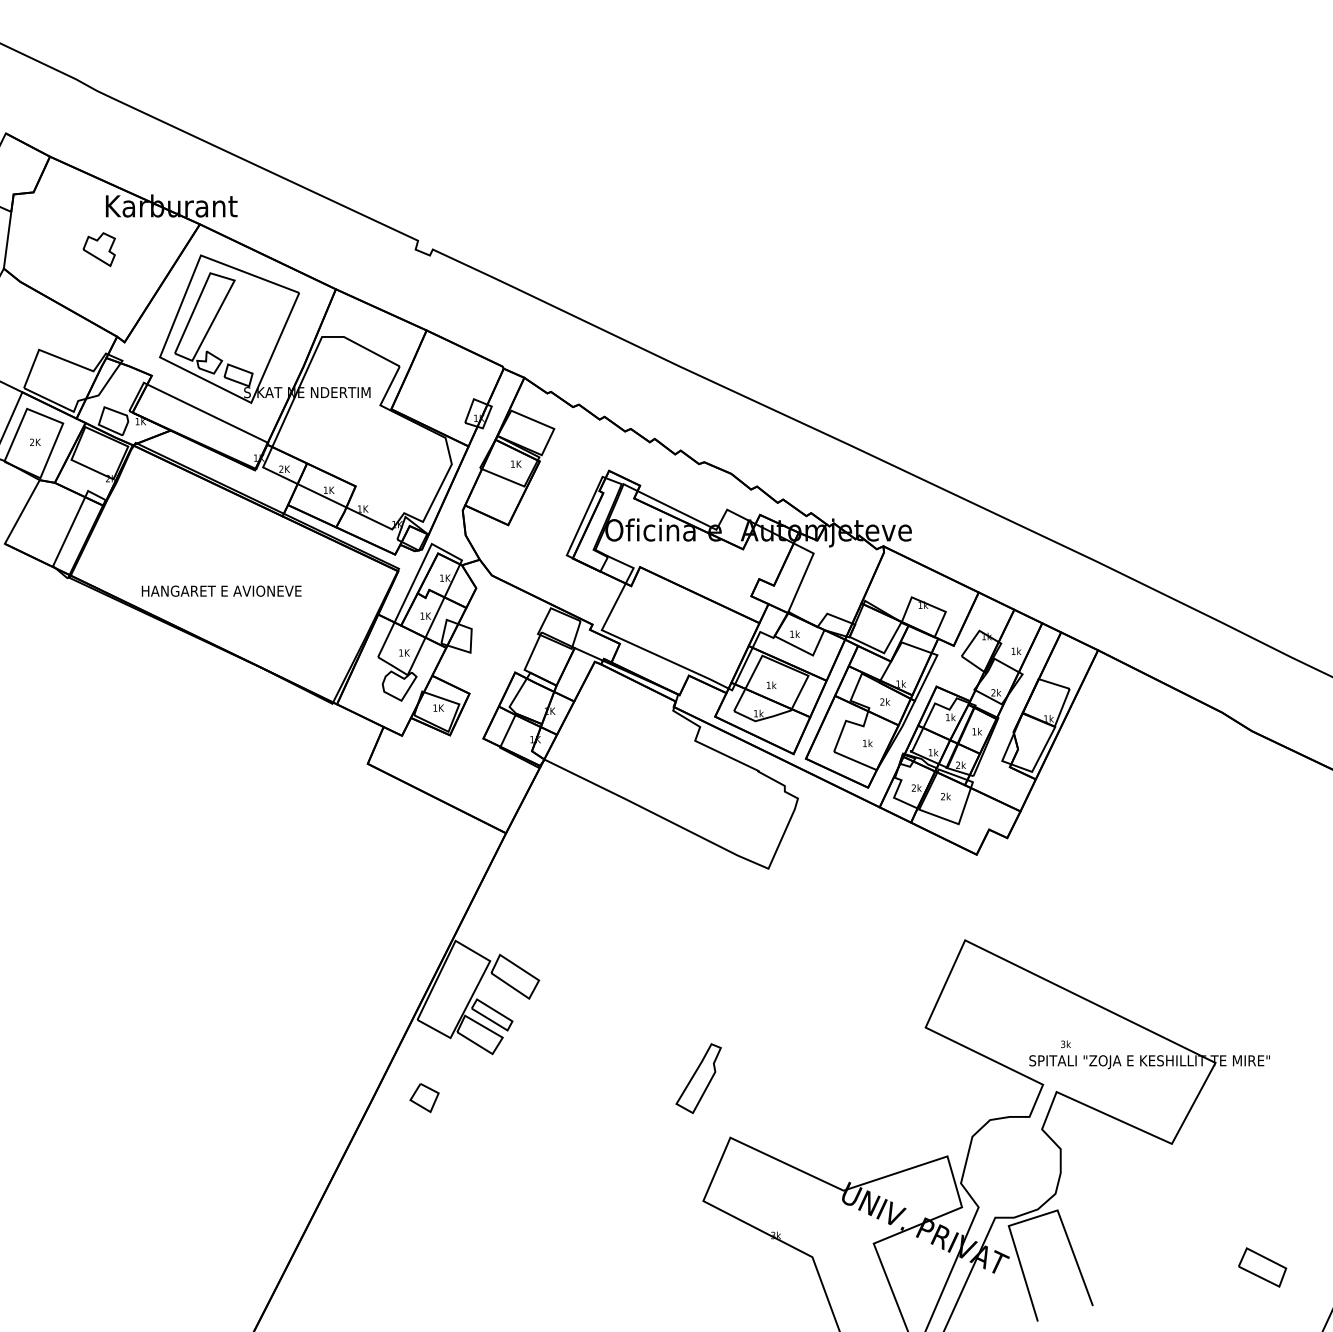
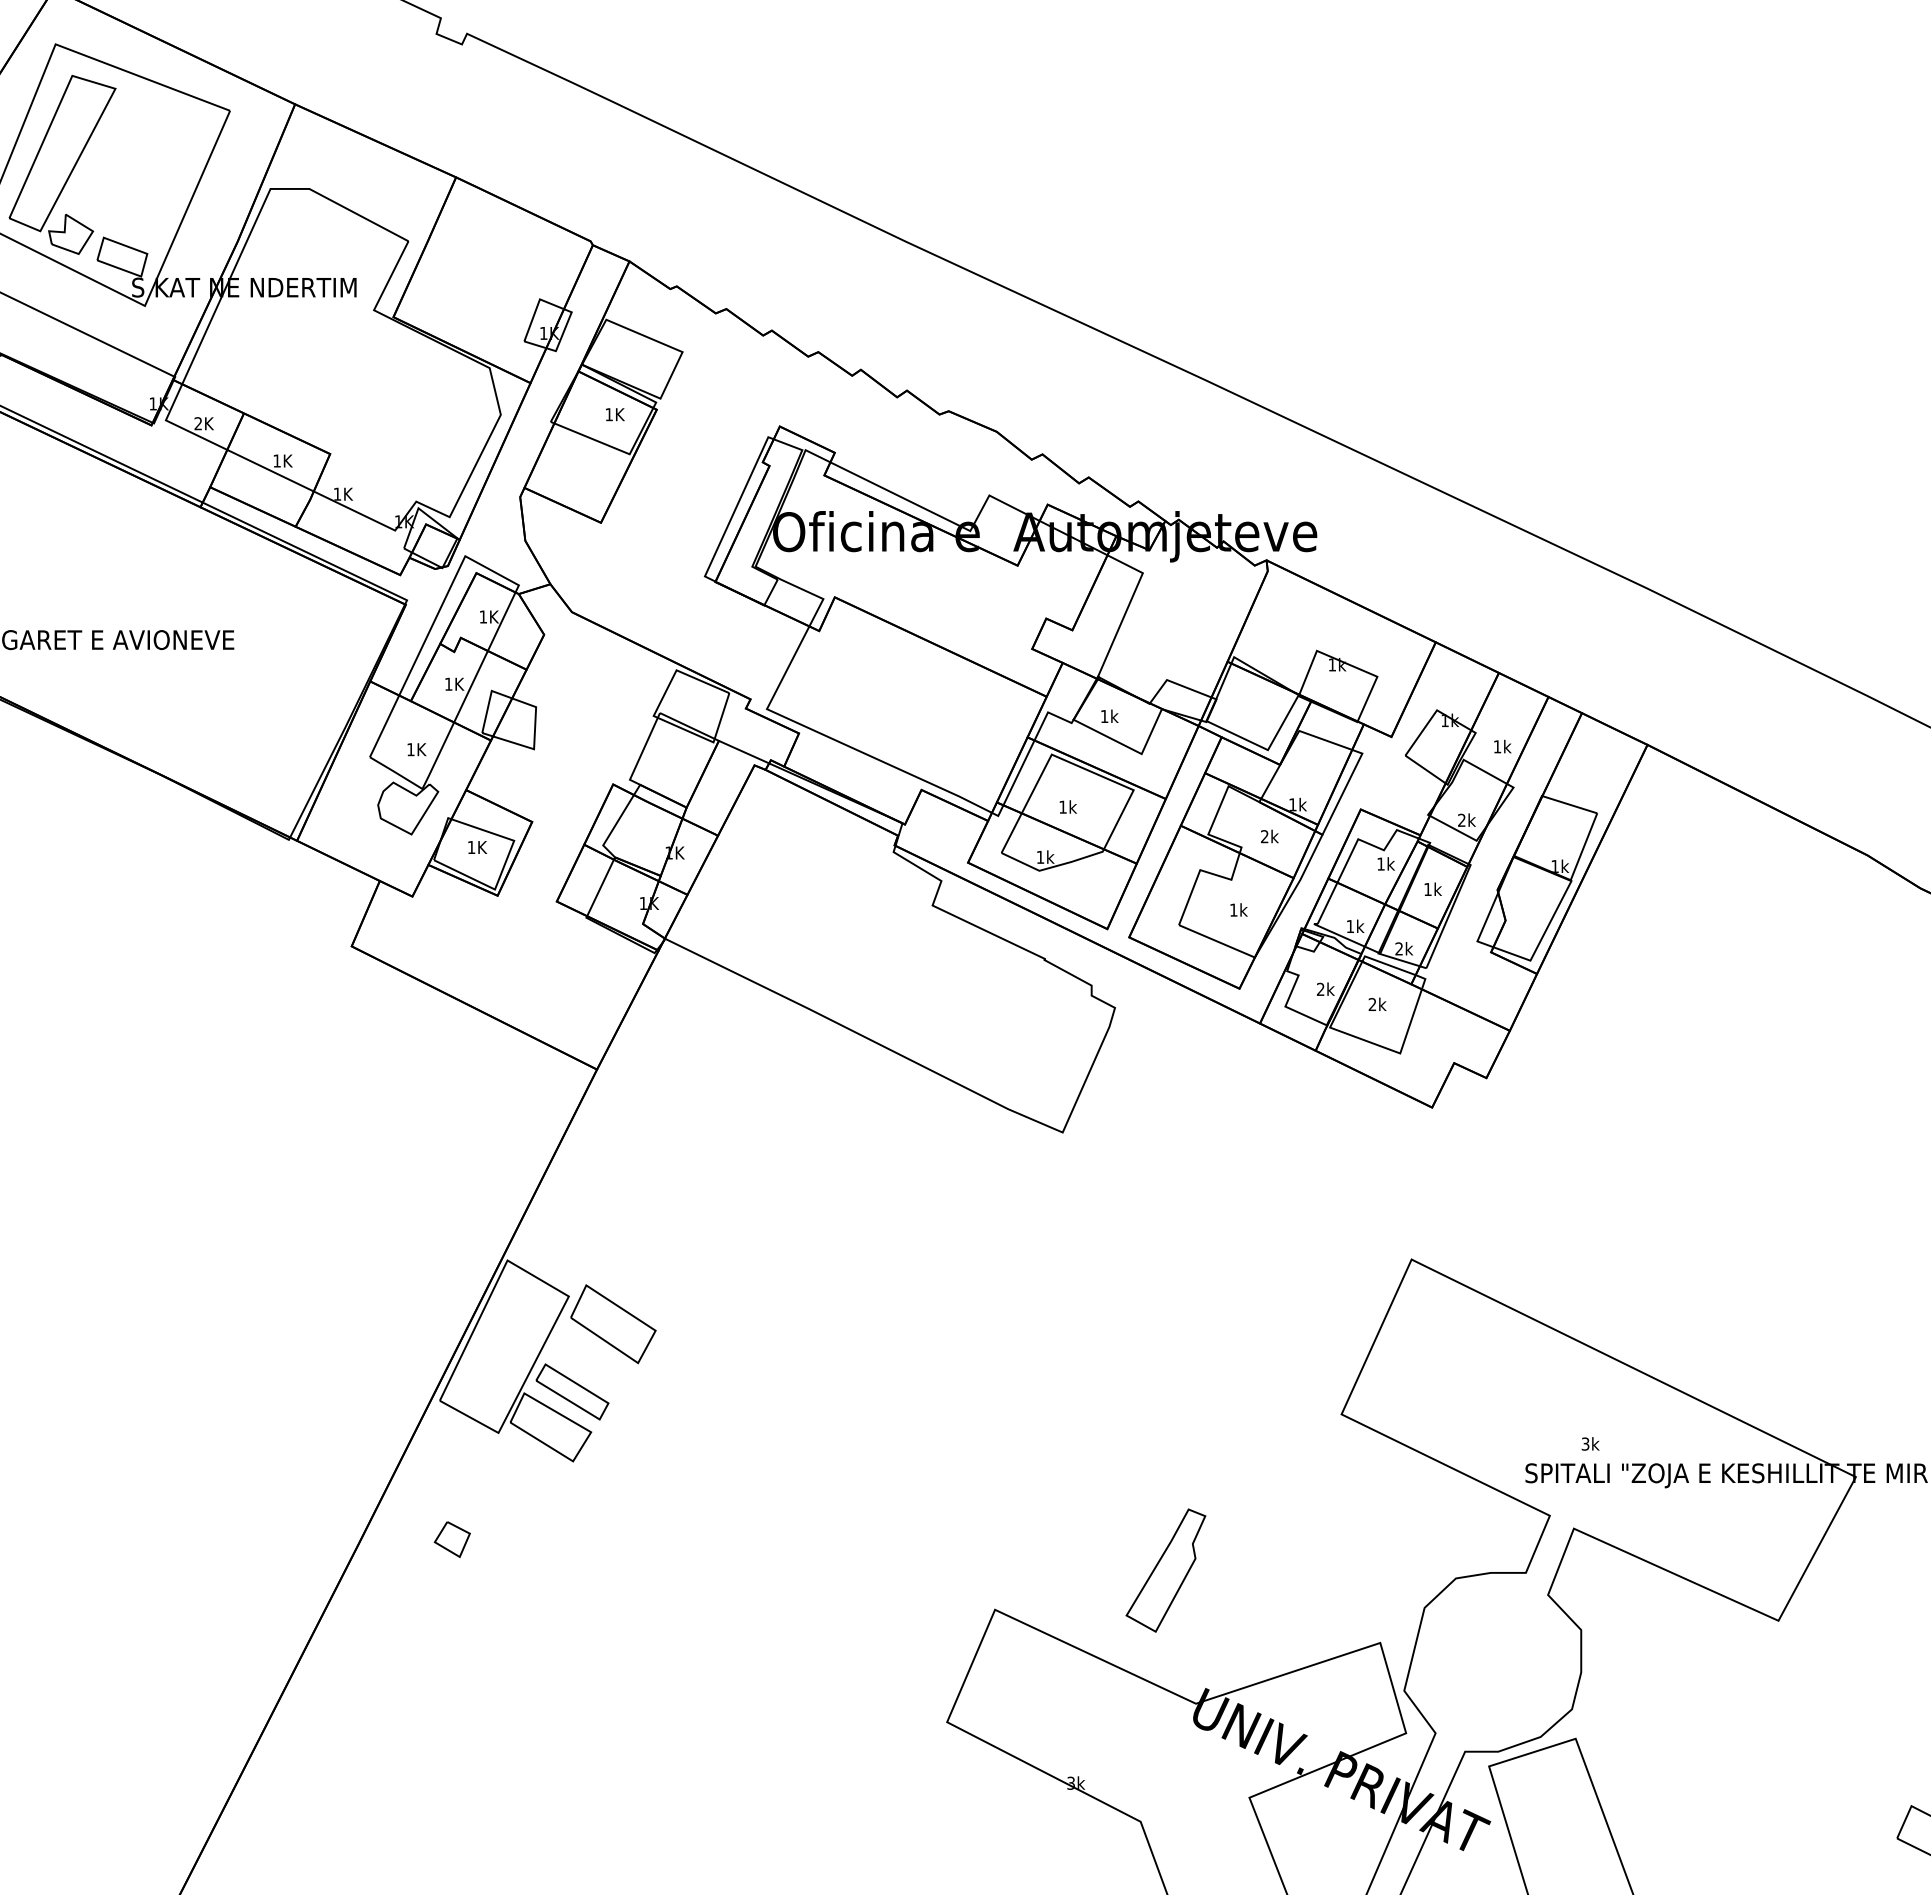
part: (698, 1078) -> (1165, 1570), moved
part: (424, 1098) -> (452, 1540), size x0.7

